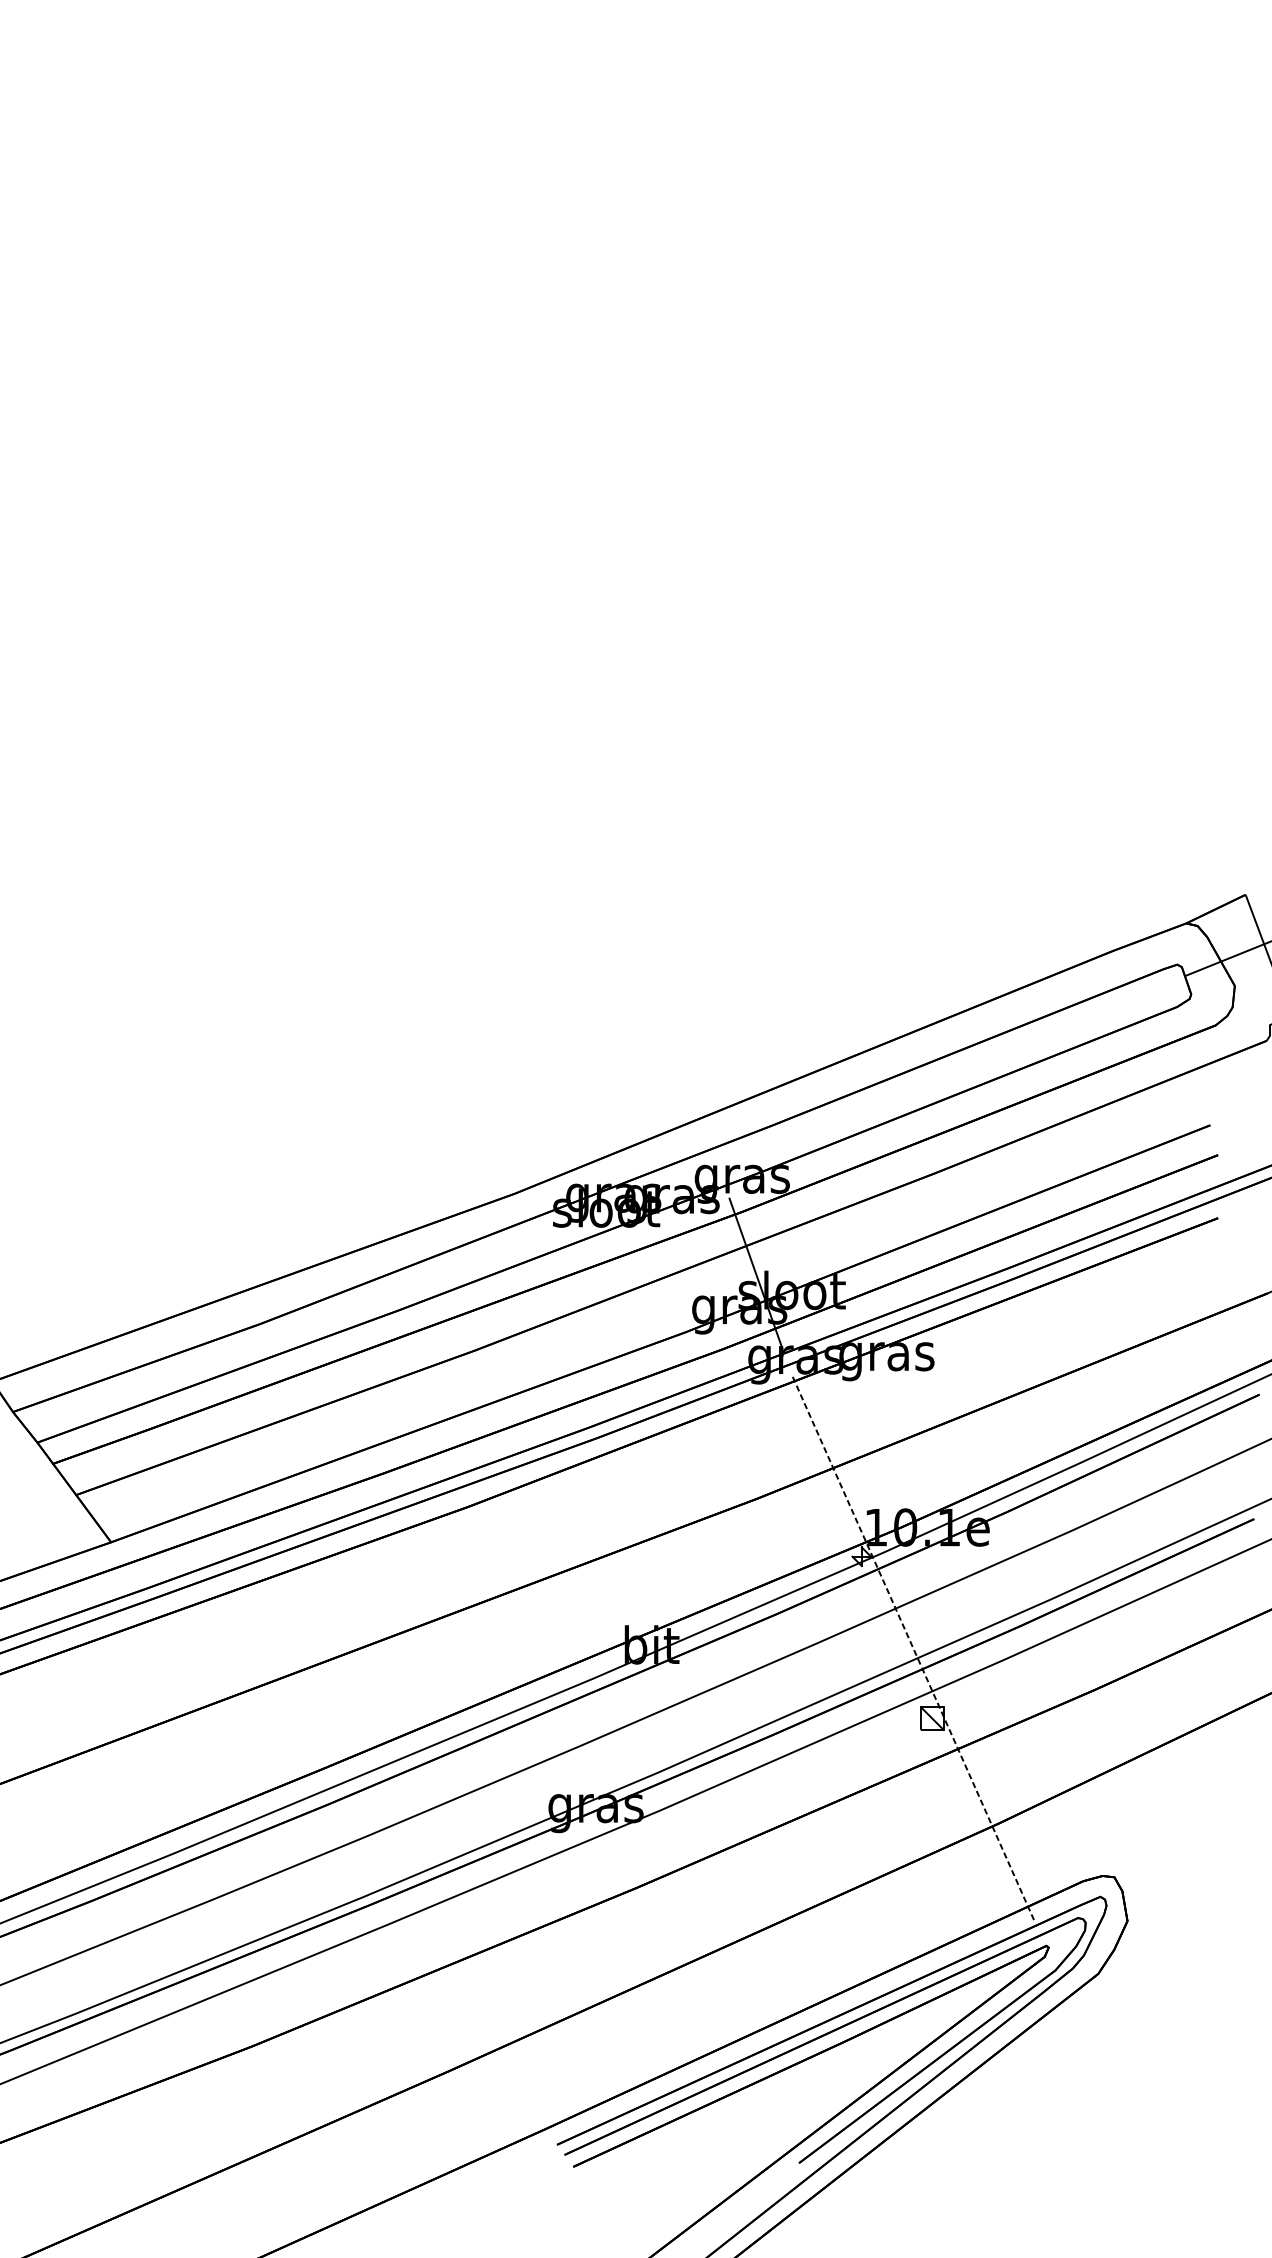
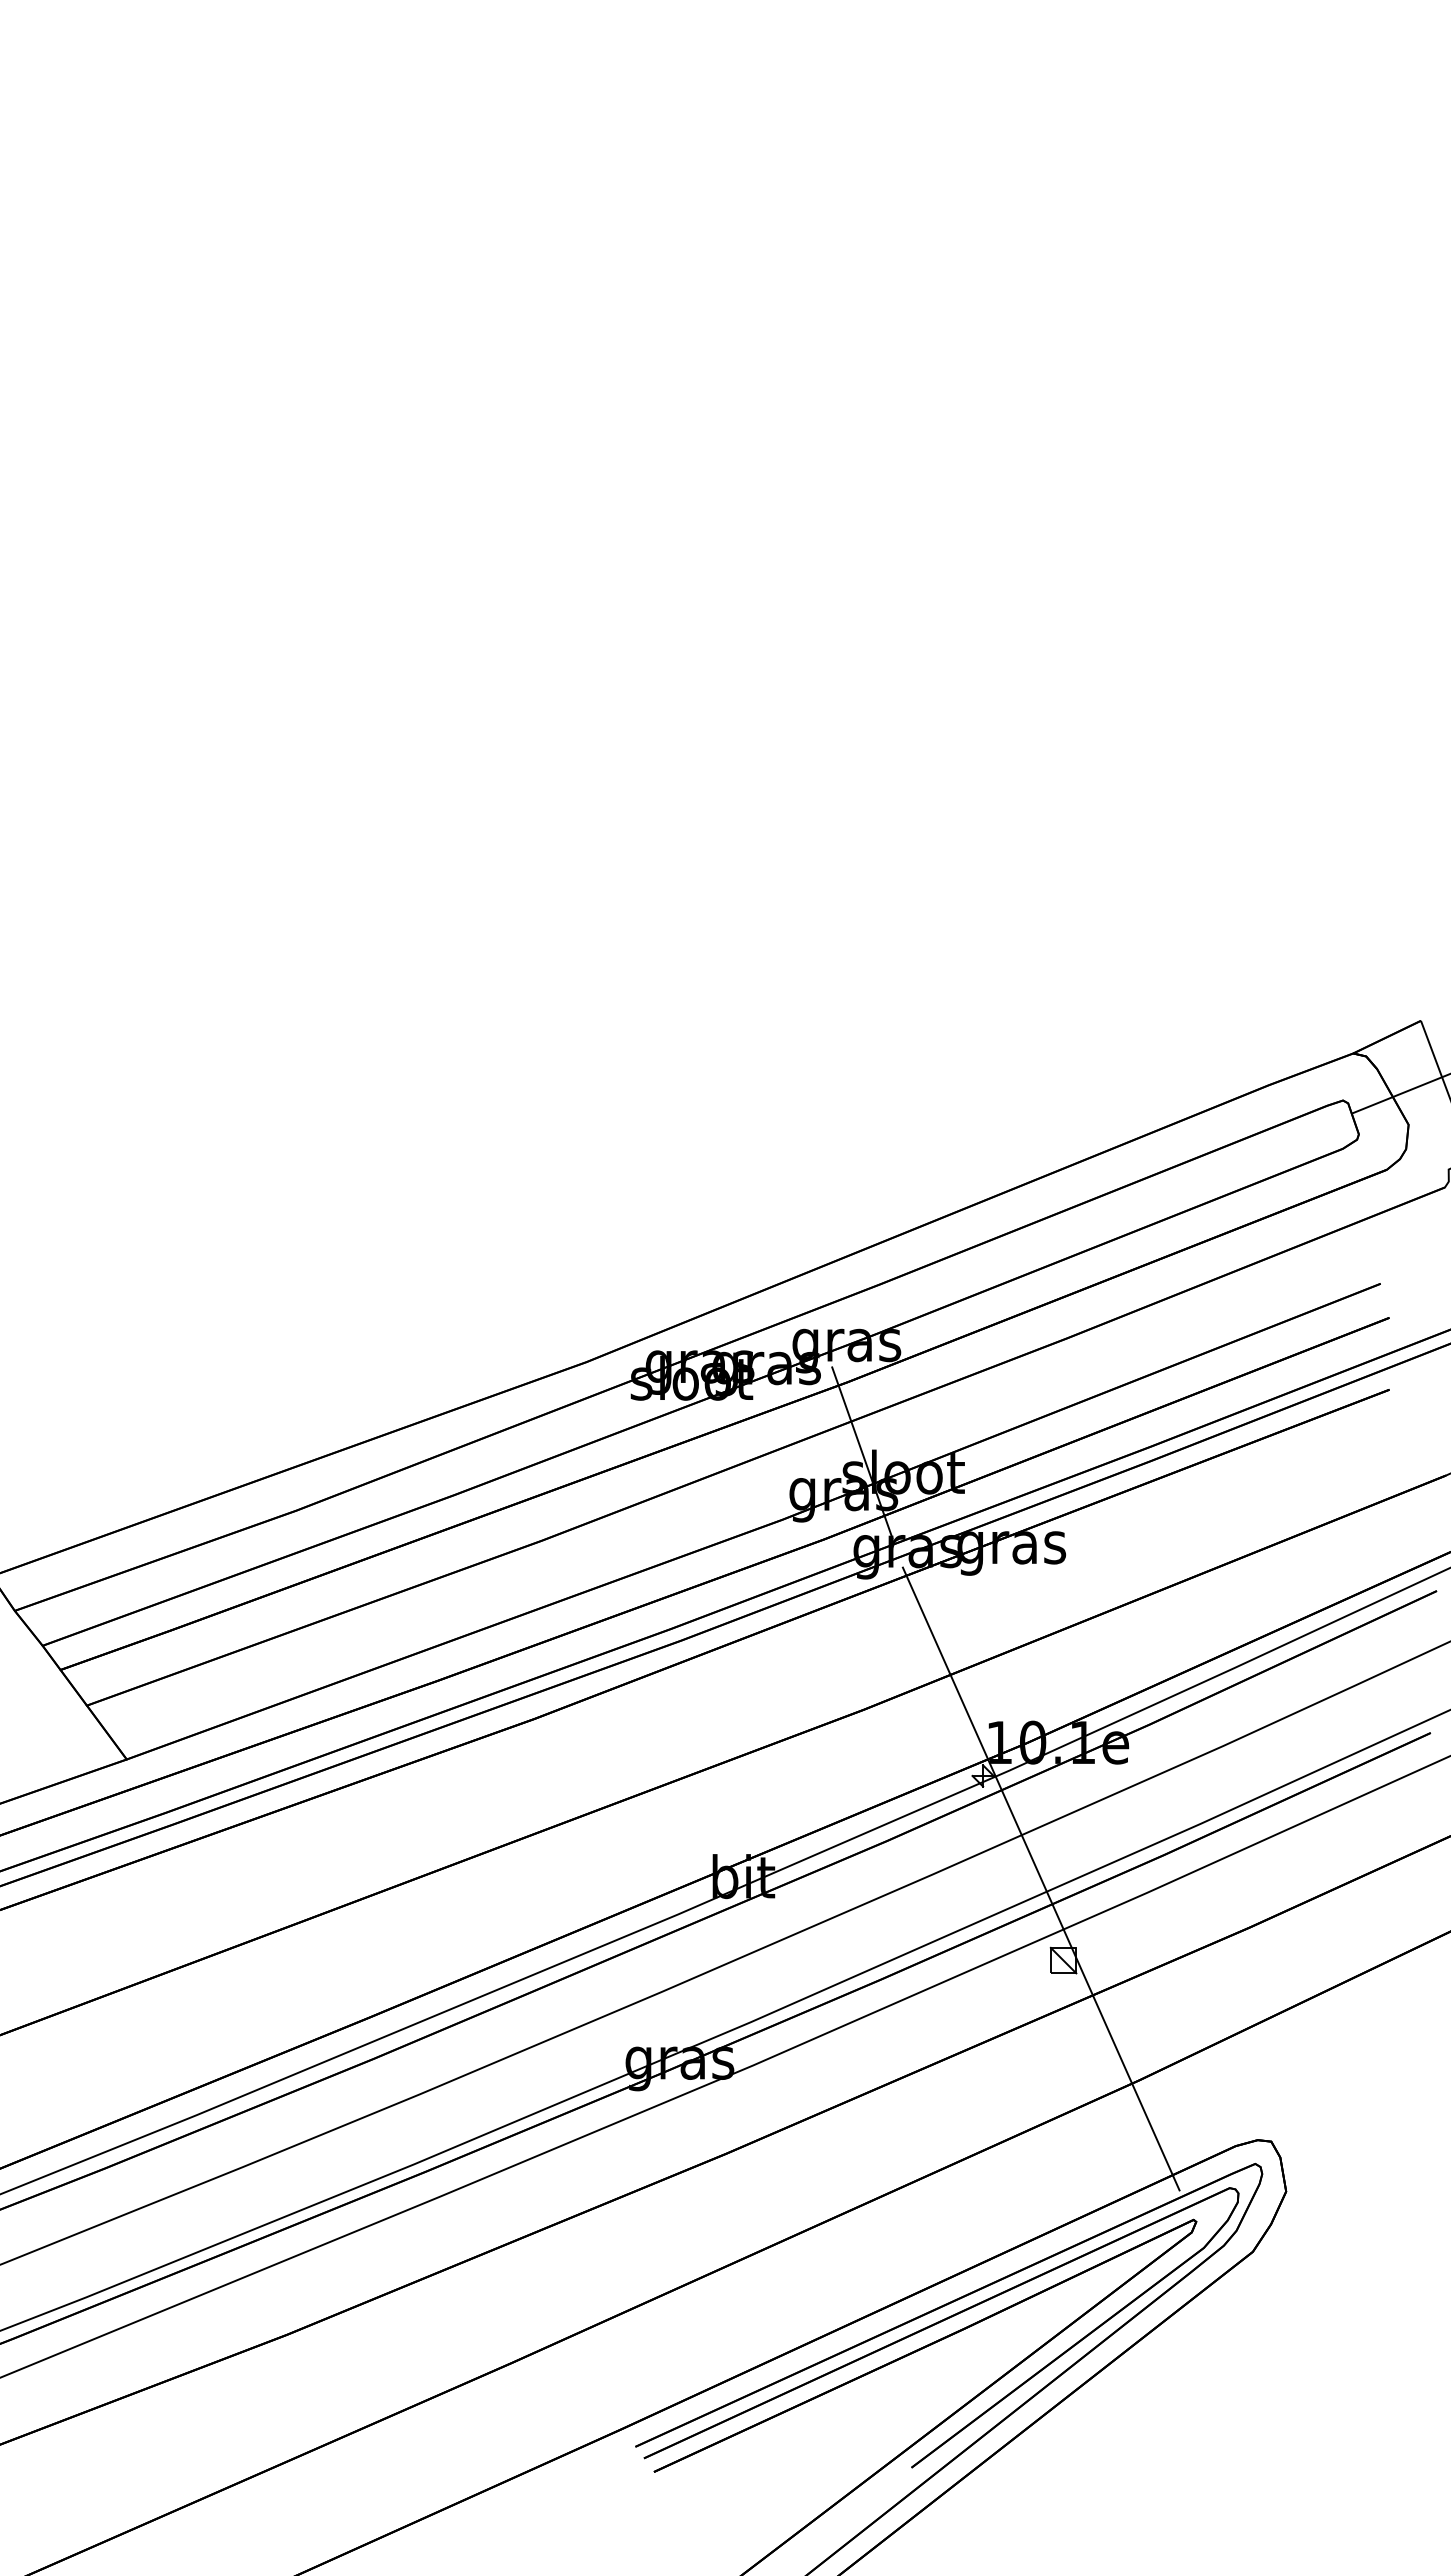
line: (913, 1647) -> (1041, 1879), dashed -> solid

